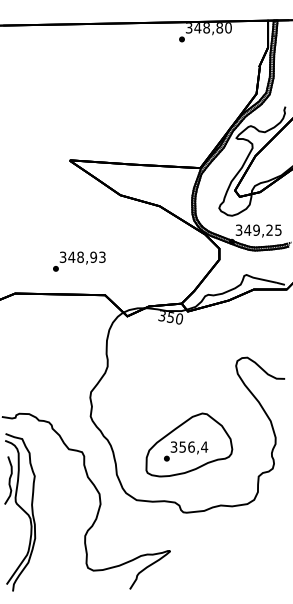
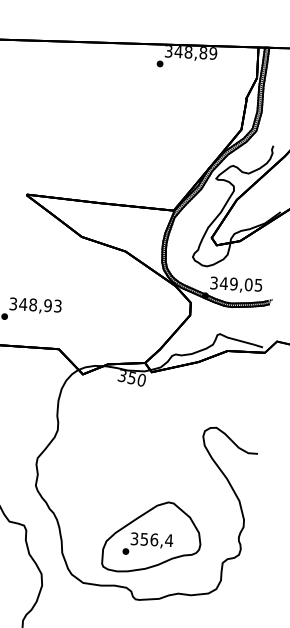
text: (228, 28) -> (213, 54), 348,80 -> 348,89
text: (269, 229) -> (248, 283), 349,25 -> 349,05
part: (189, 444) -> (152, 536), moved

